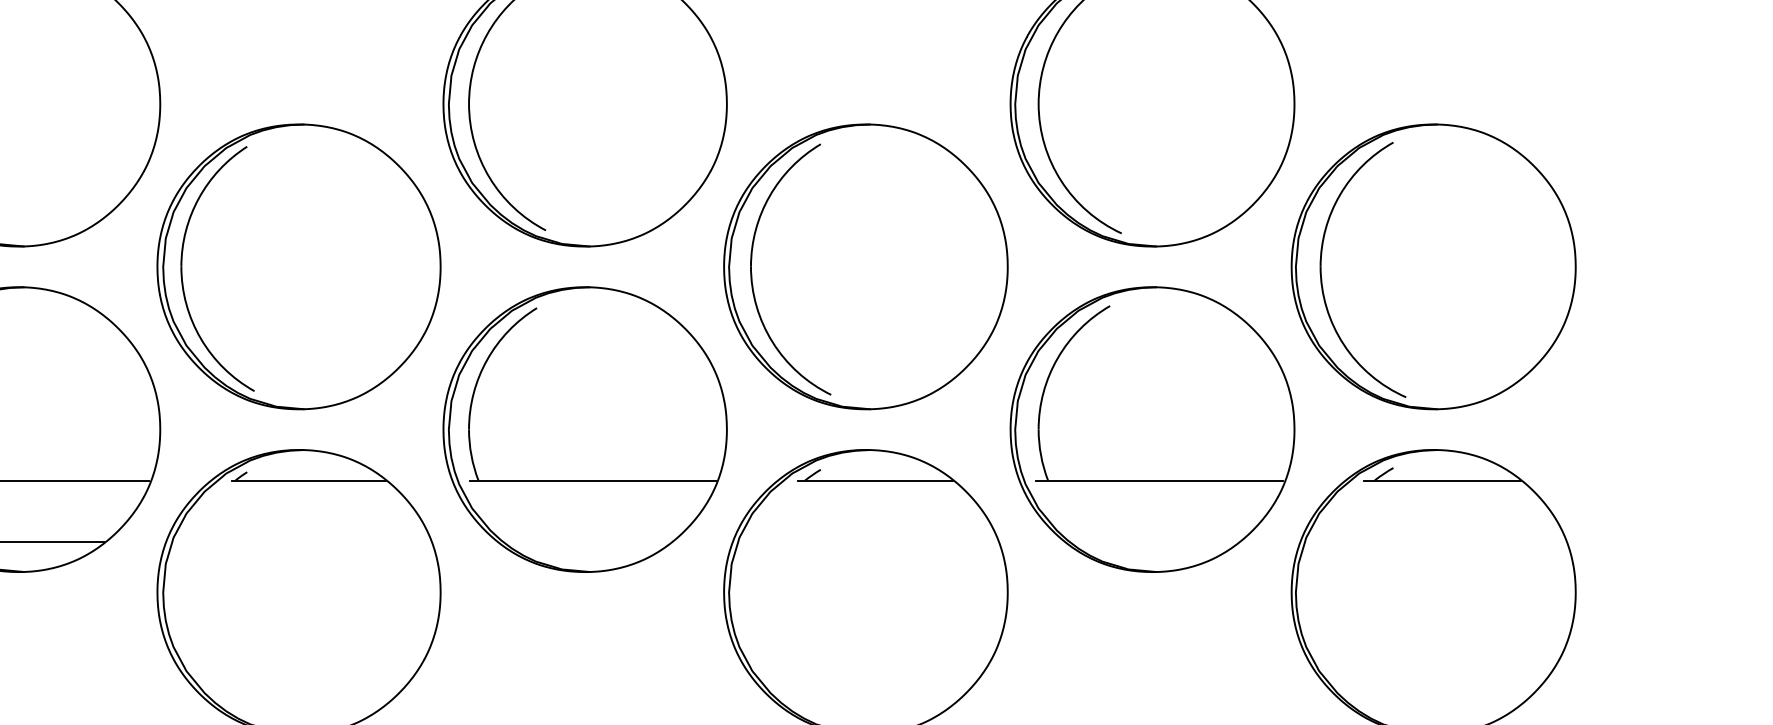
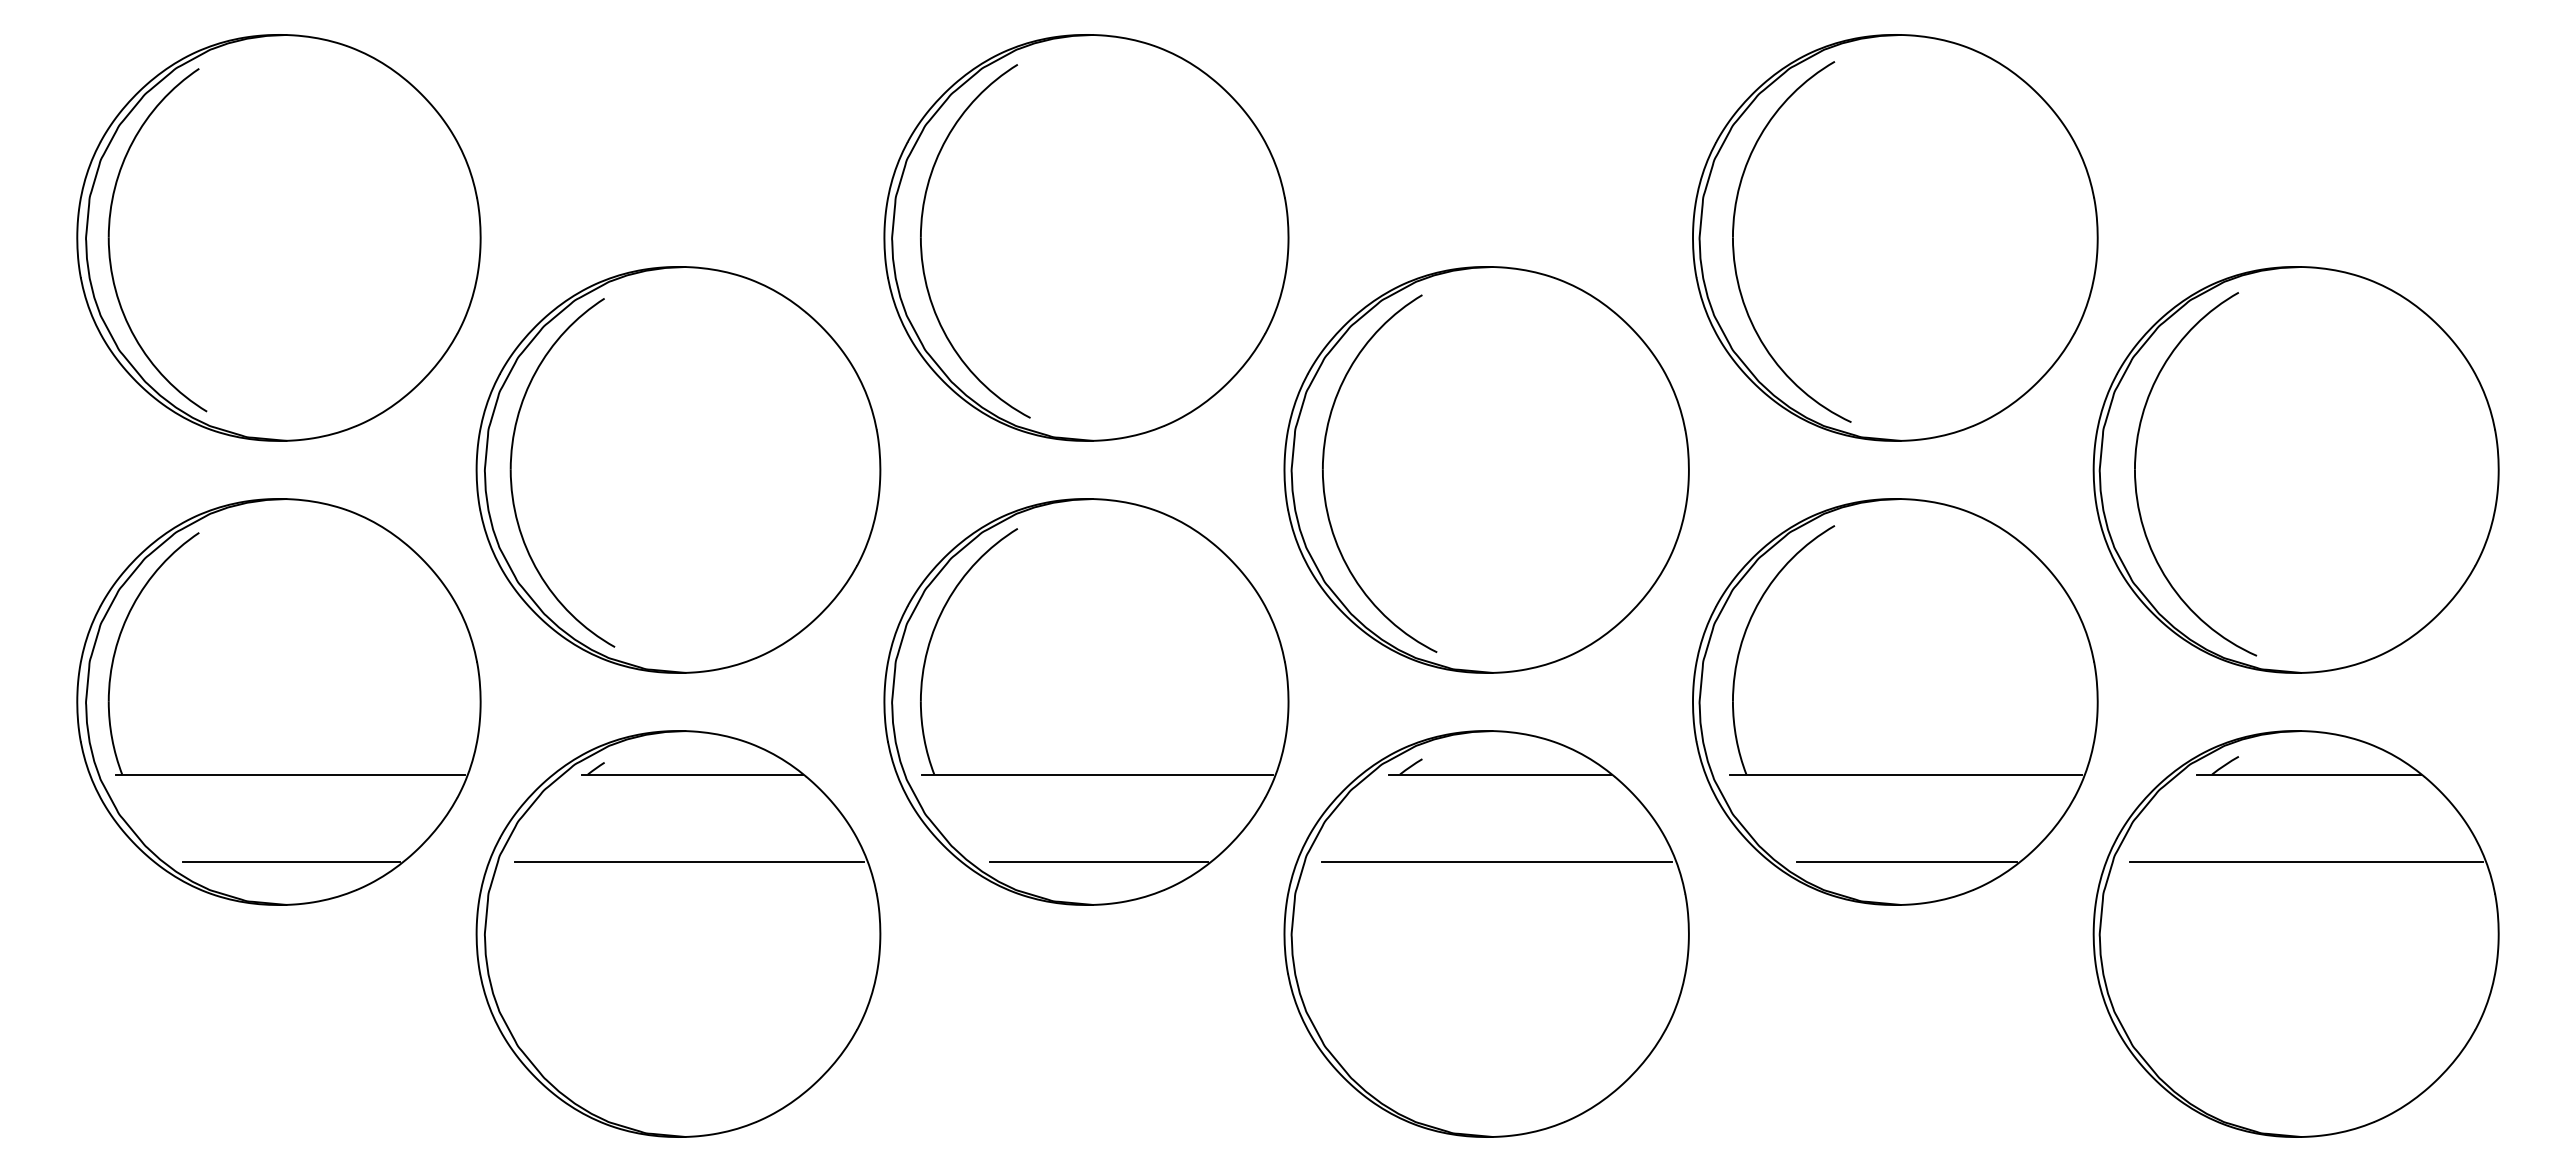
line: (306, 541) -> (689, 861), added
line: (593, 541) -> (1098, 861), added
line: (872, 541) -> (1496, 861), added
line: (1160, 541) -> (1906, 861), added
line: (1440, 541) -> (2306, 861), added

